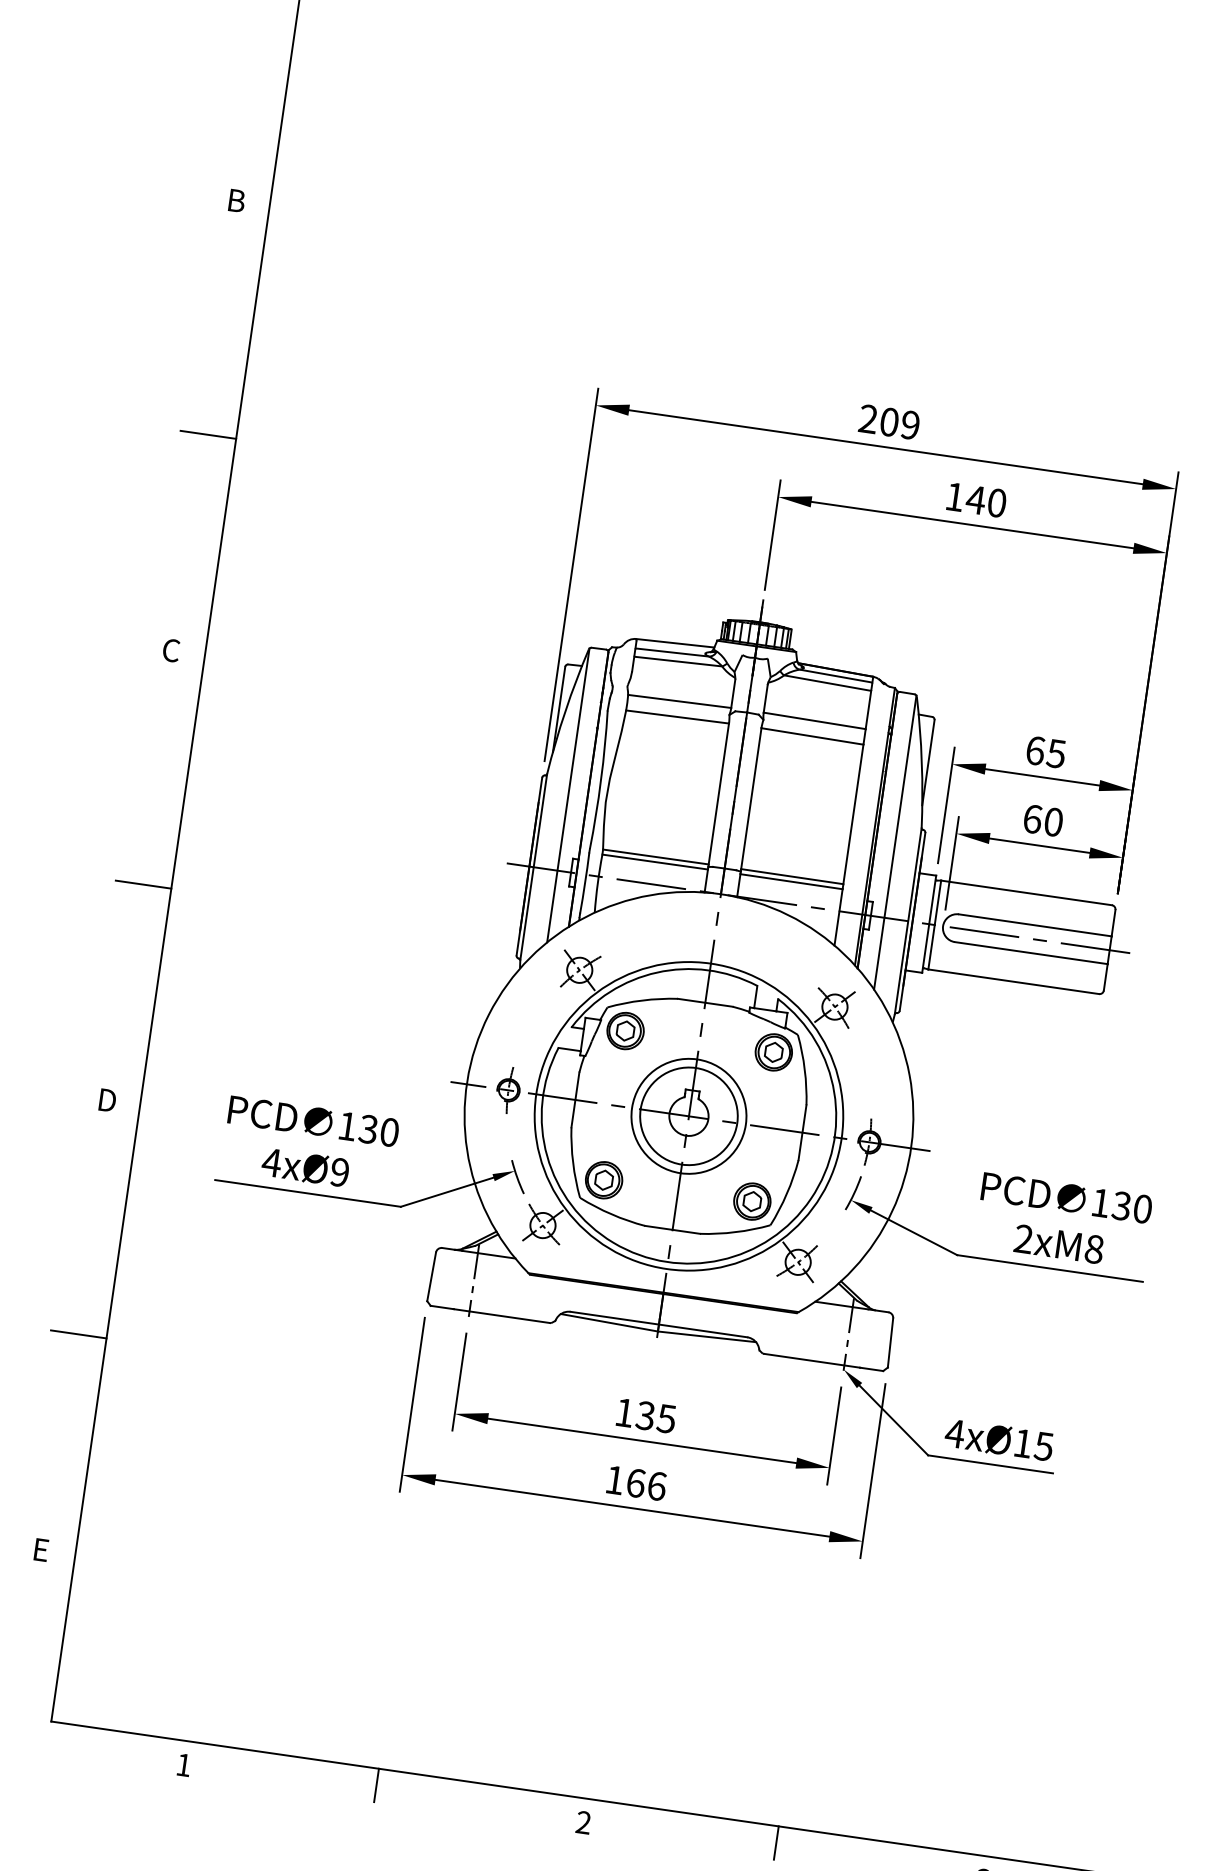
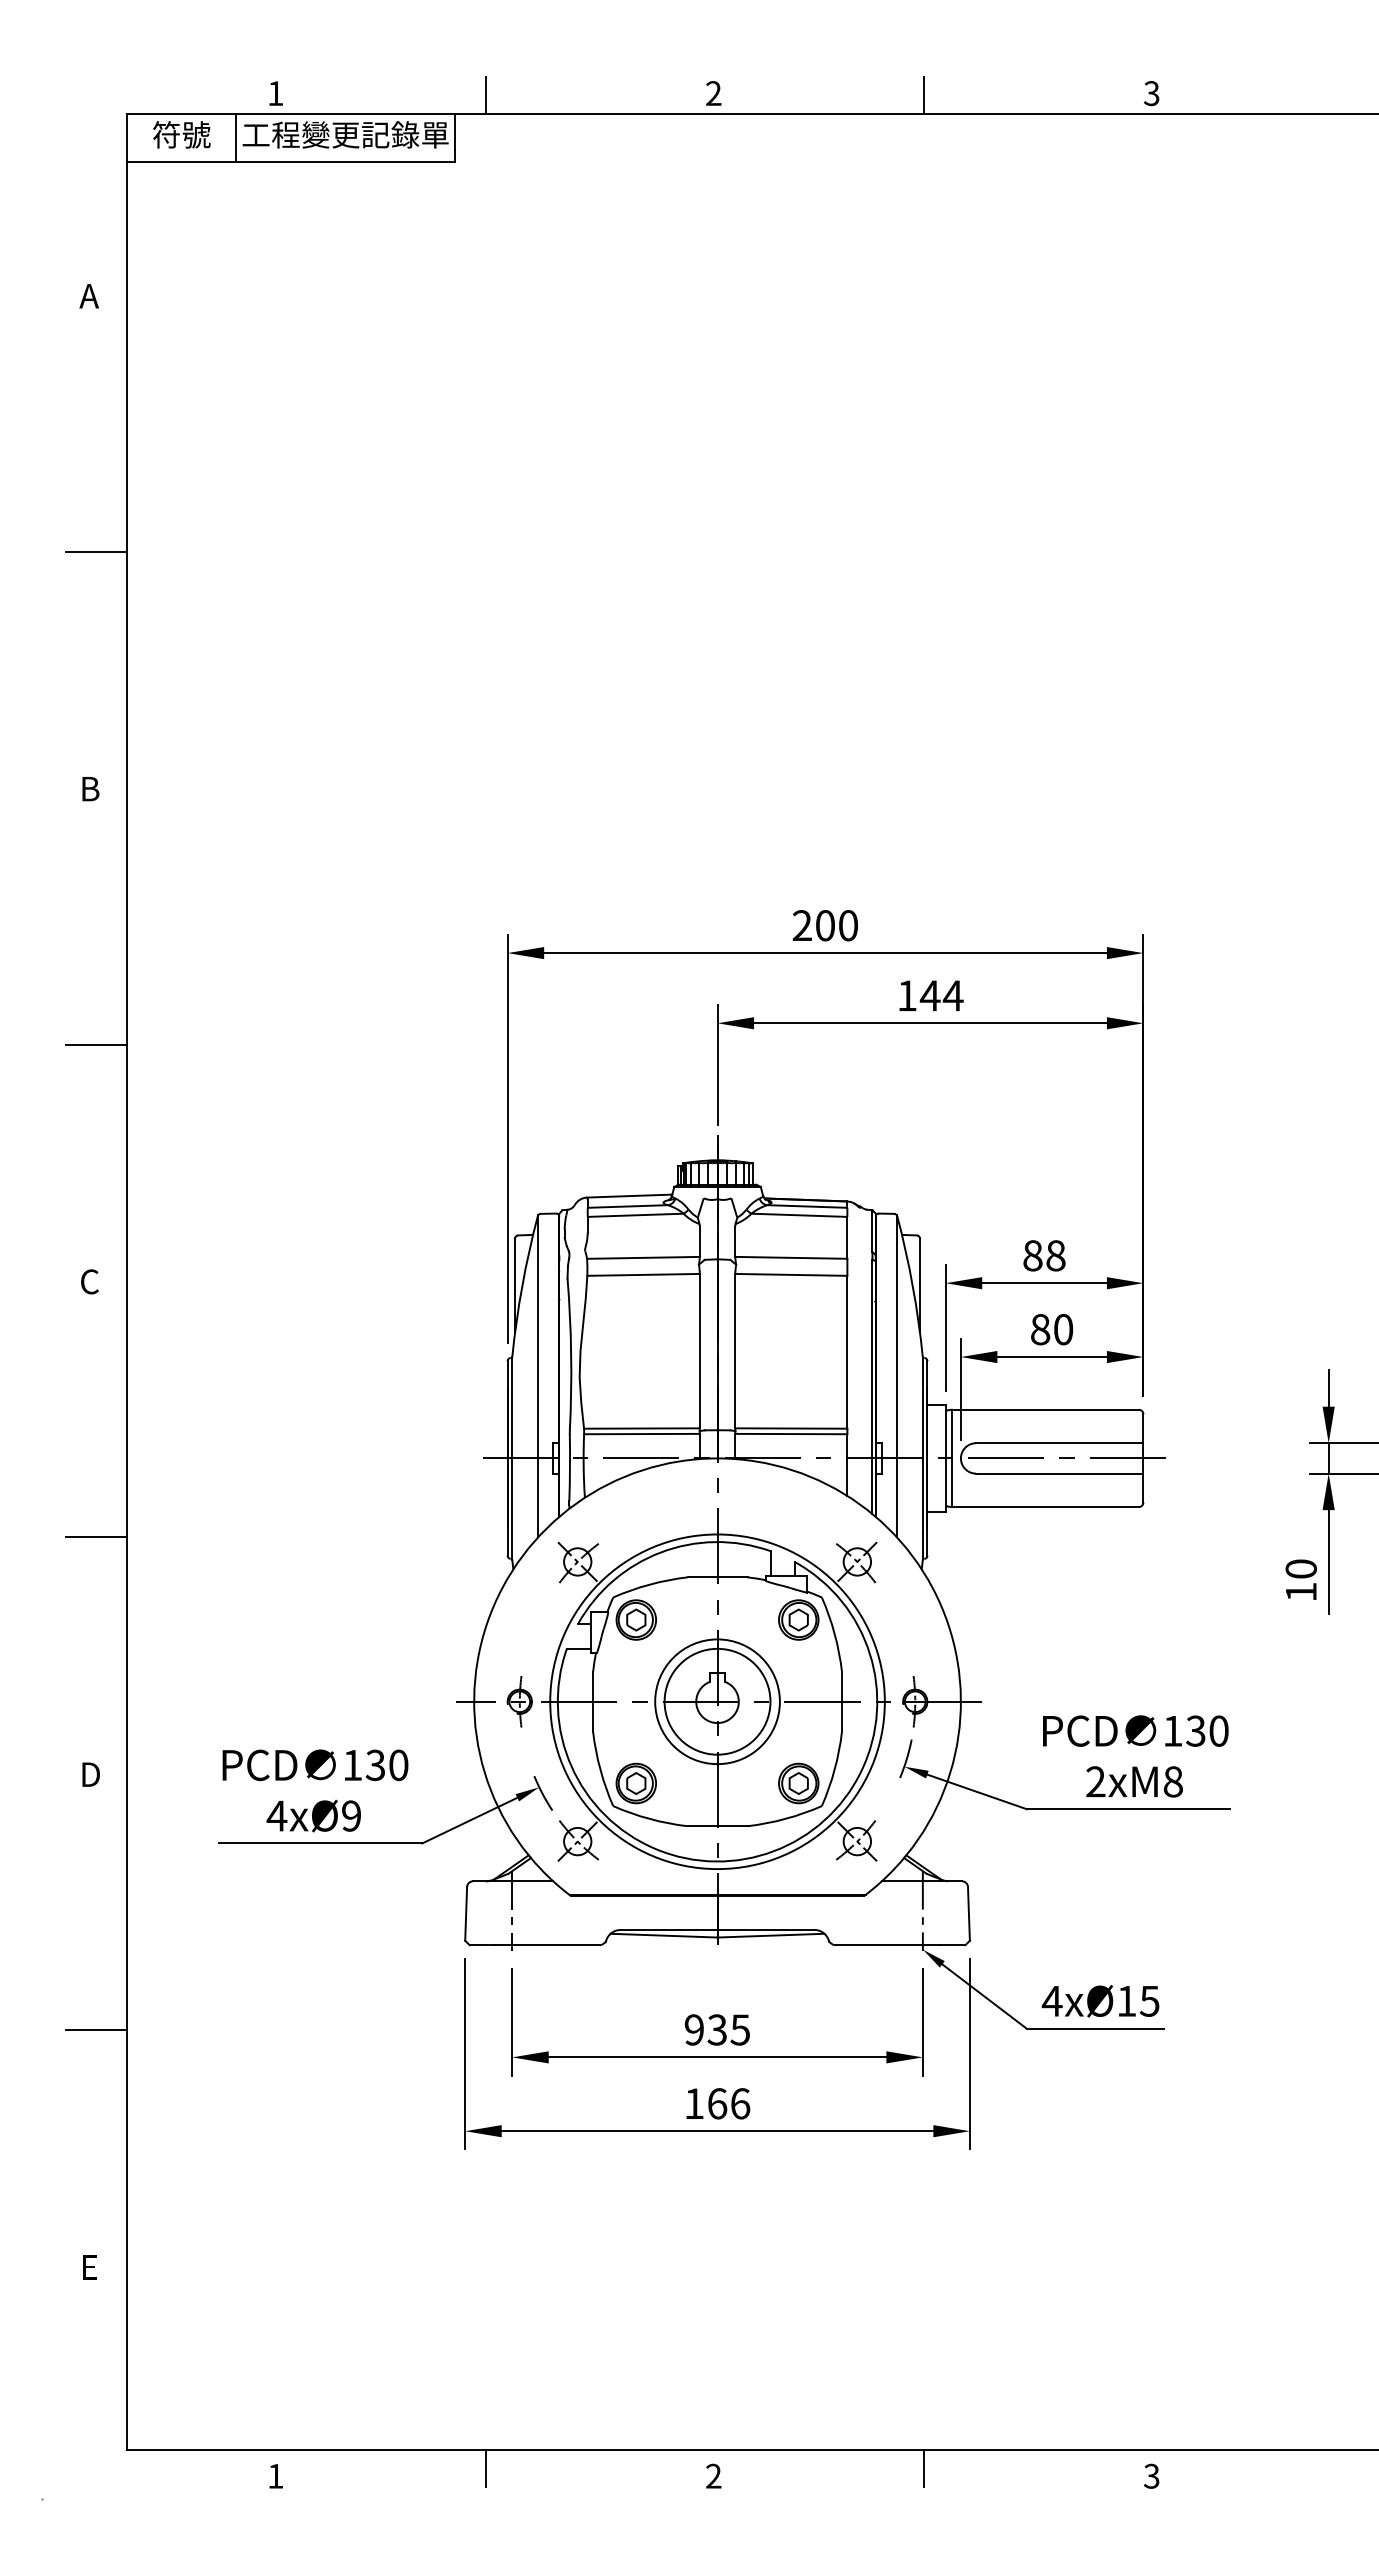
text: (910, 425) -> (848, 925), 209 -> 200
text: (996, 502) -> (952, 995), 140 -> 144
text: (1046, 752) -> (1044, 1255), 65 -> 88
text: (1032, 819) -> (1040, 1329), 60 -> 80
text: (623, 1412) -> (693, 2029), 135 -> 935

